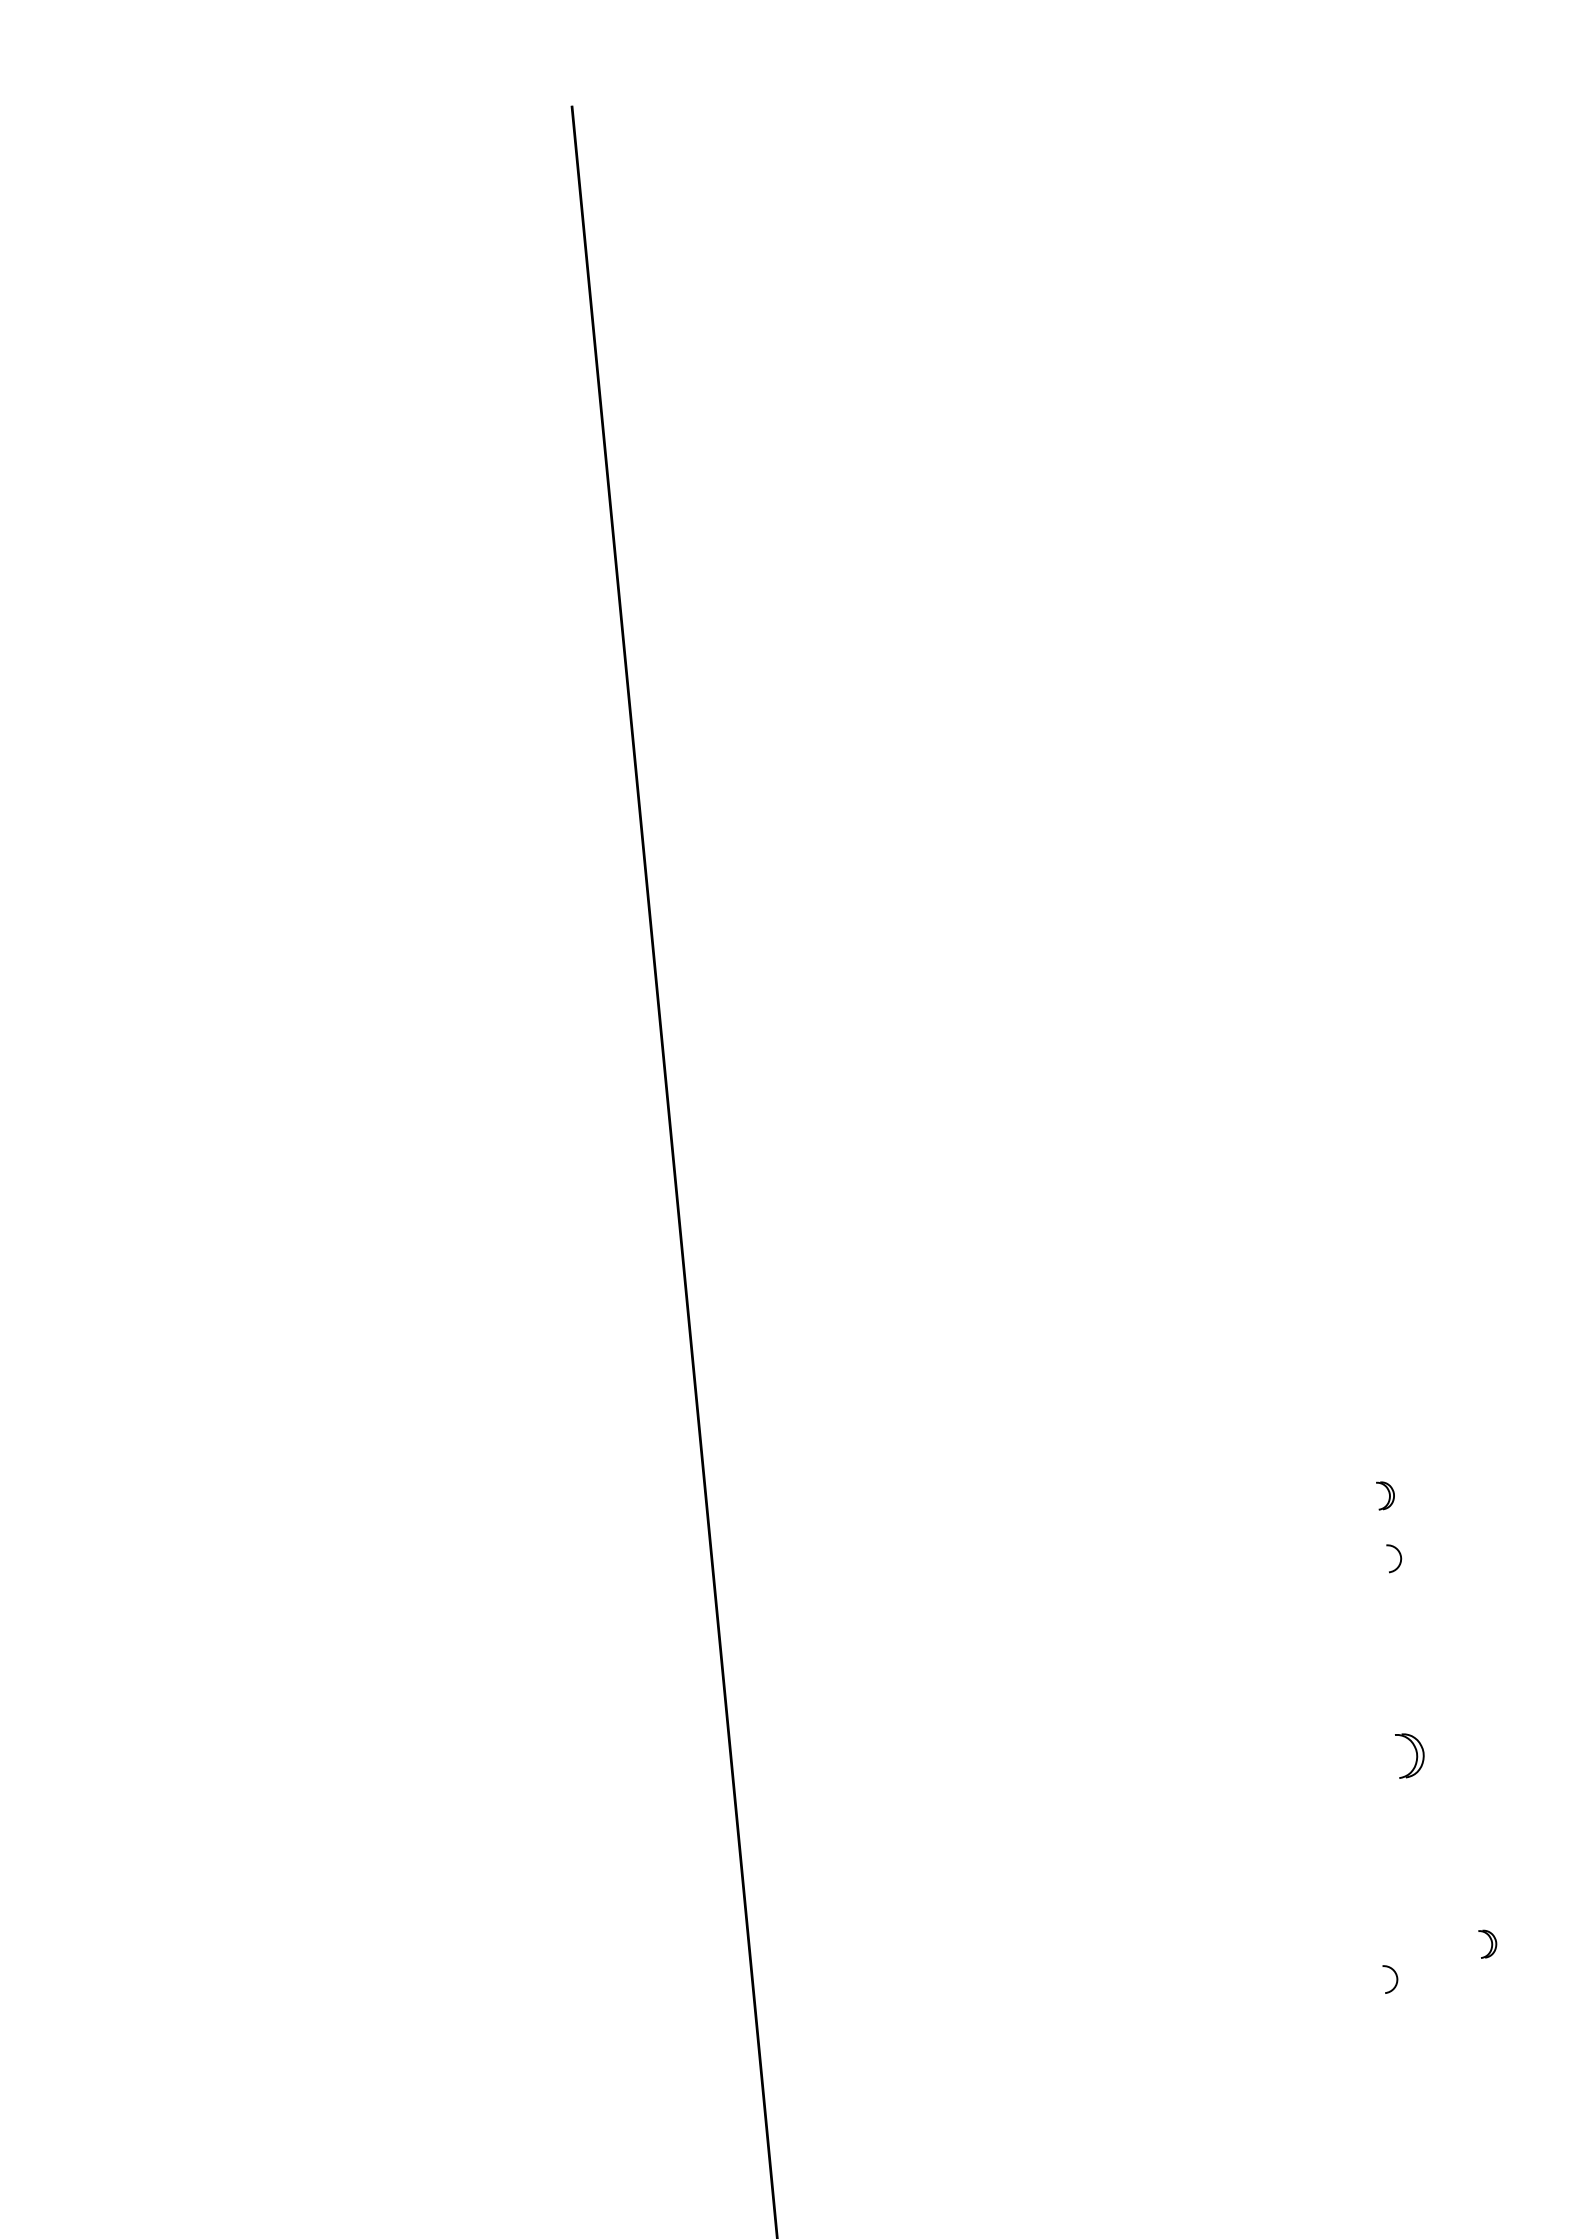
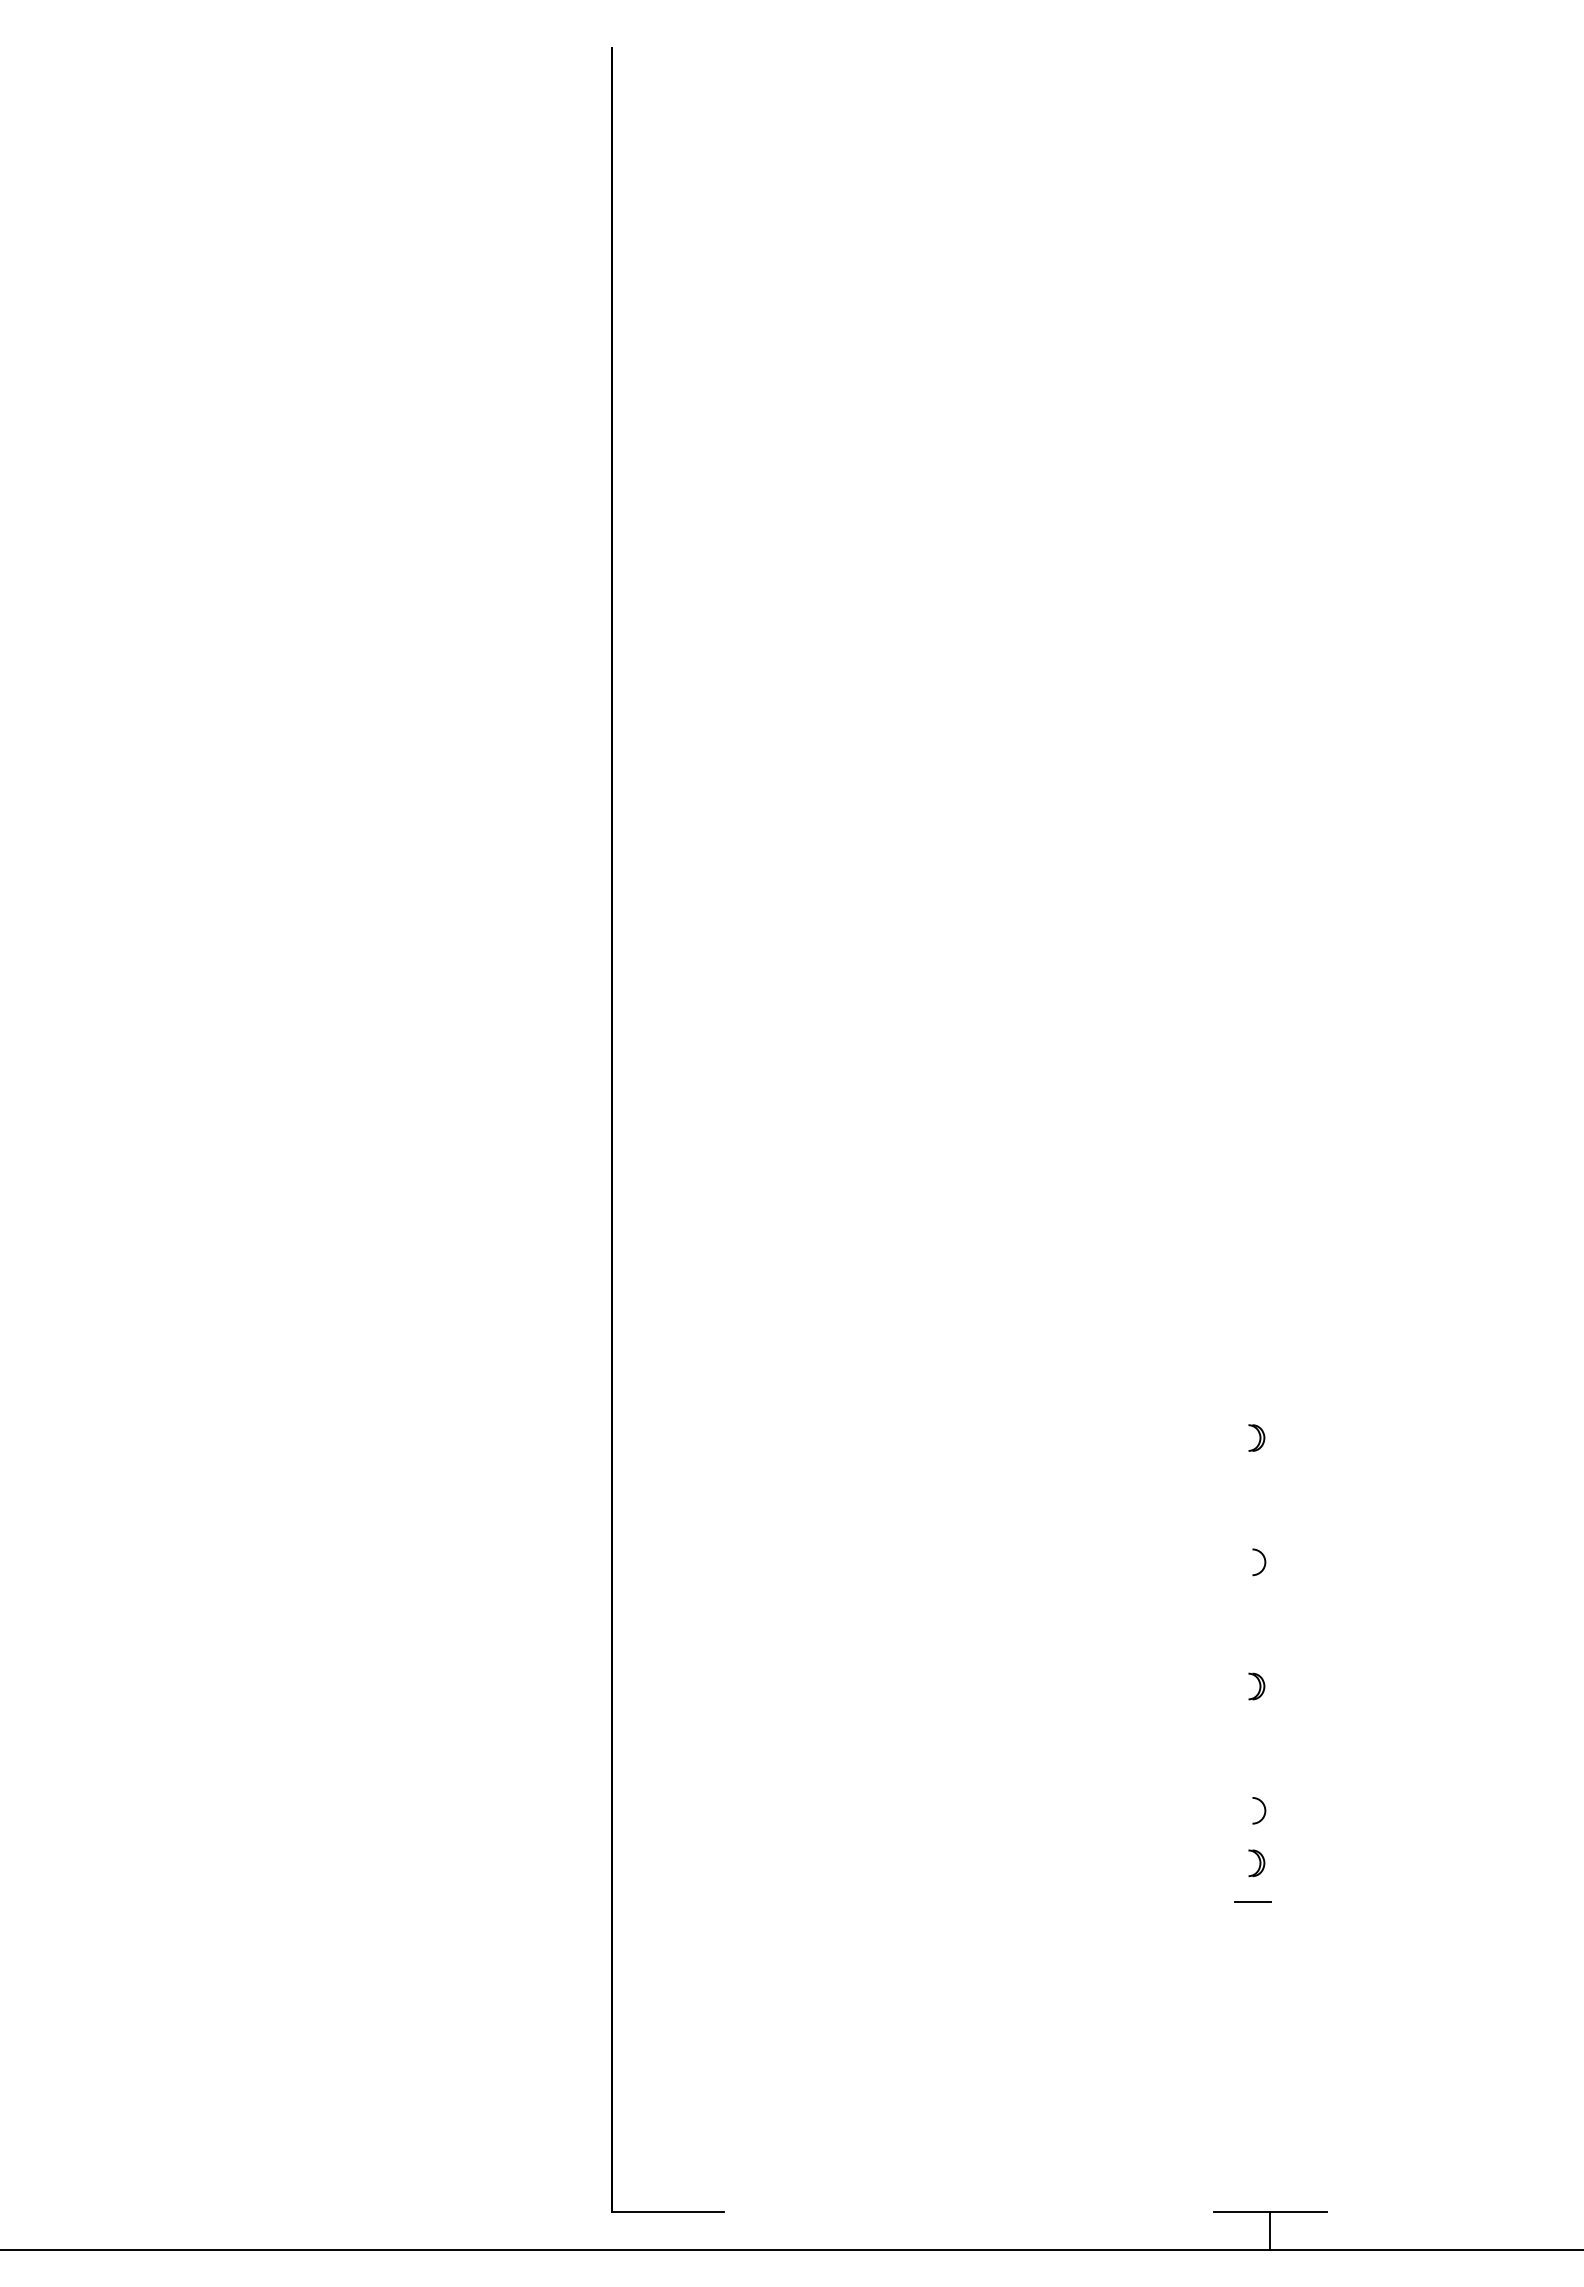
arc: (1400, 1557) -> (1264, 1562), moved
part: (1410, 1755) -> (1256, 1686), size x0.62
part: (1488, 1943) -> (1256, 1863), moved
arc: (1396, 1978) -> (1264, 1810), moved
line: (1428, 1980) -> (1252, 1901), added

